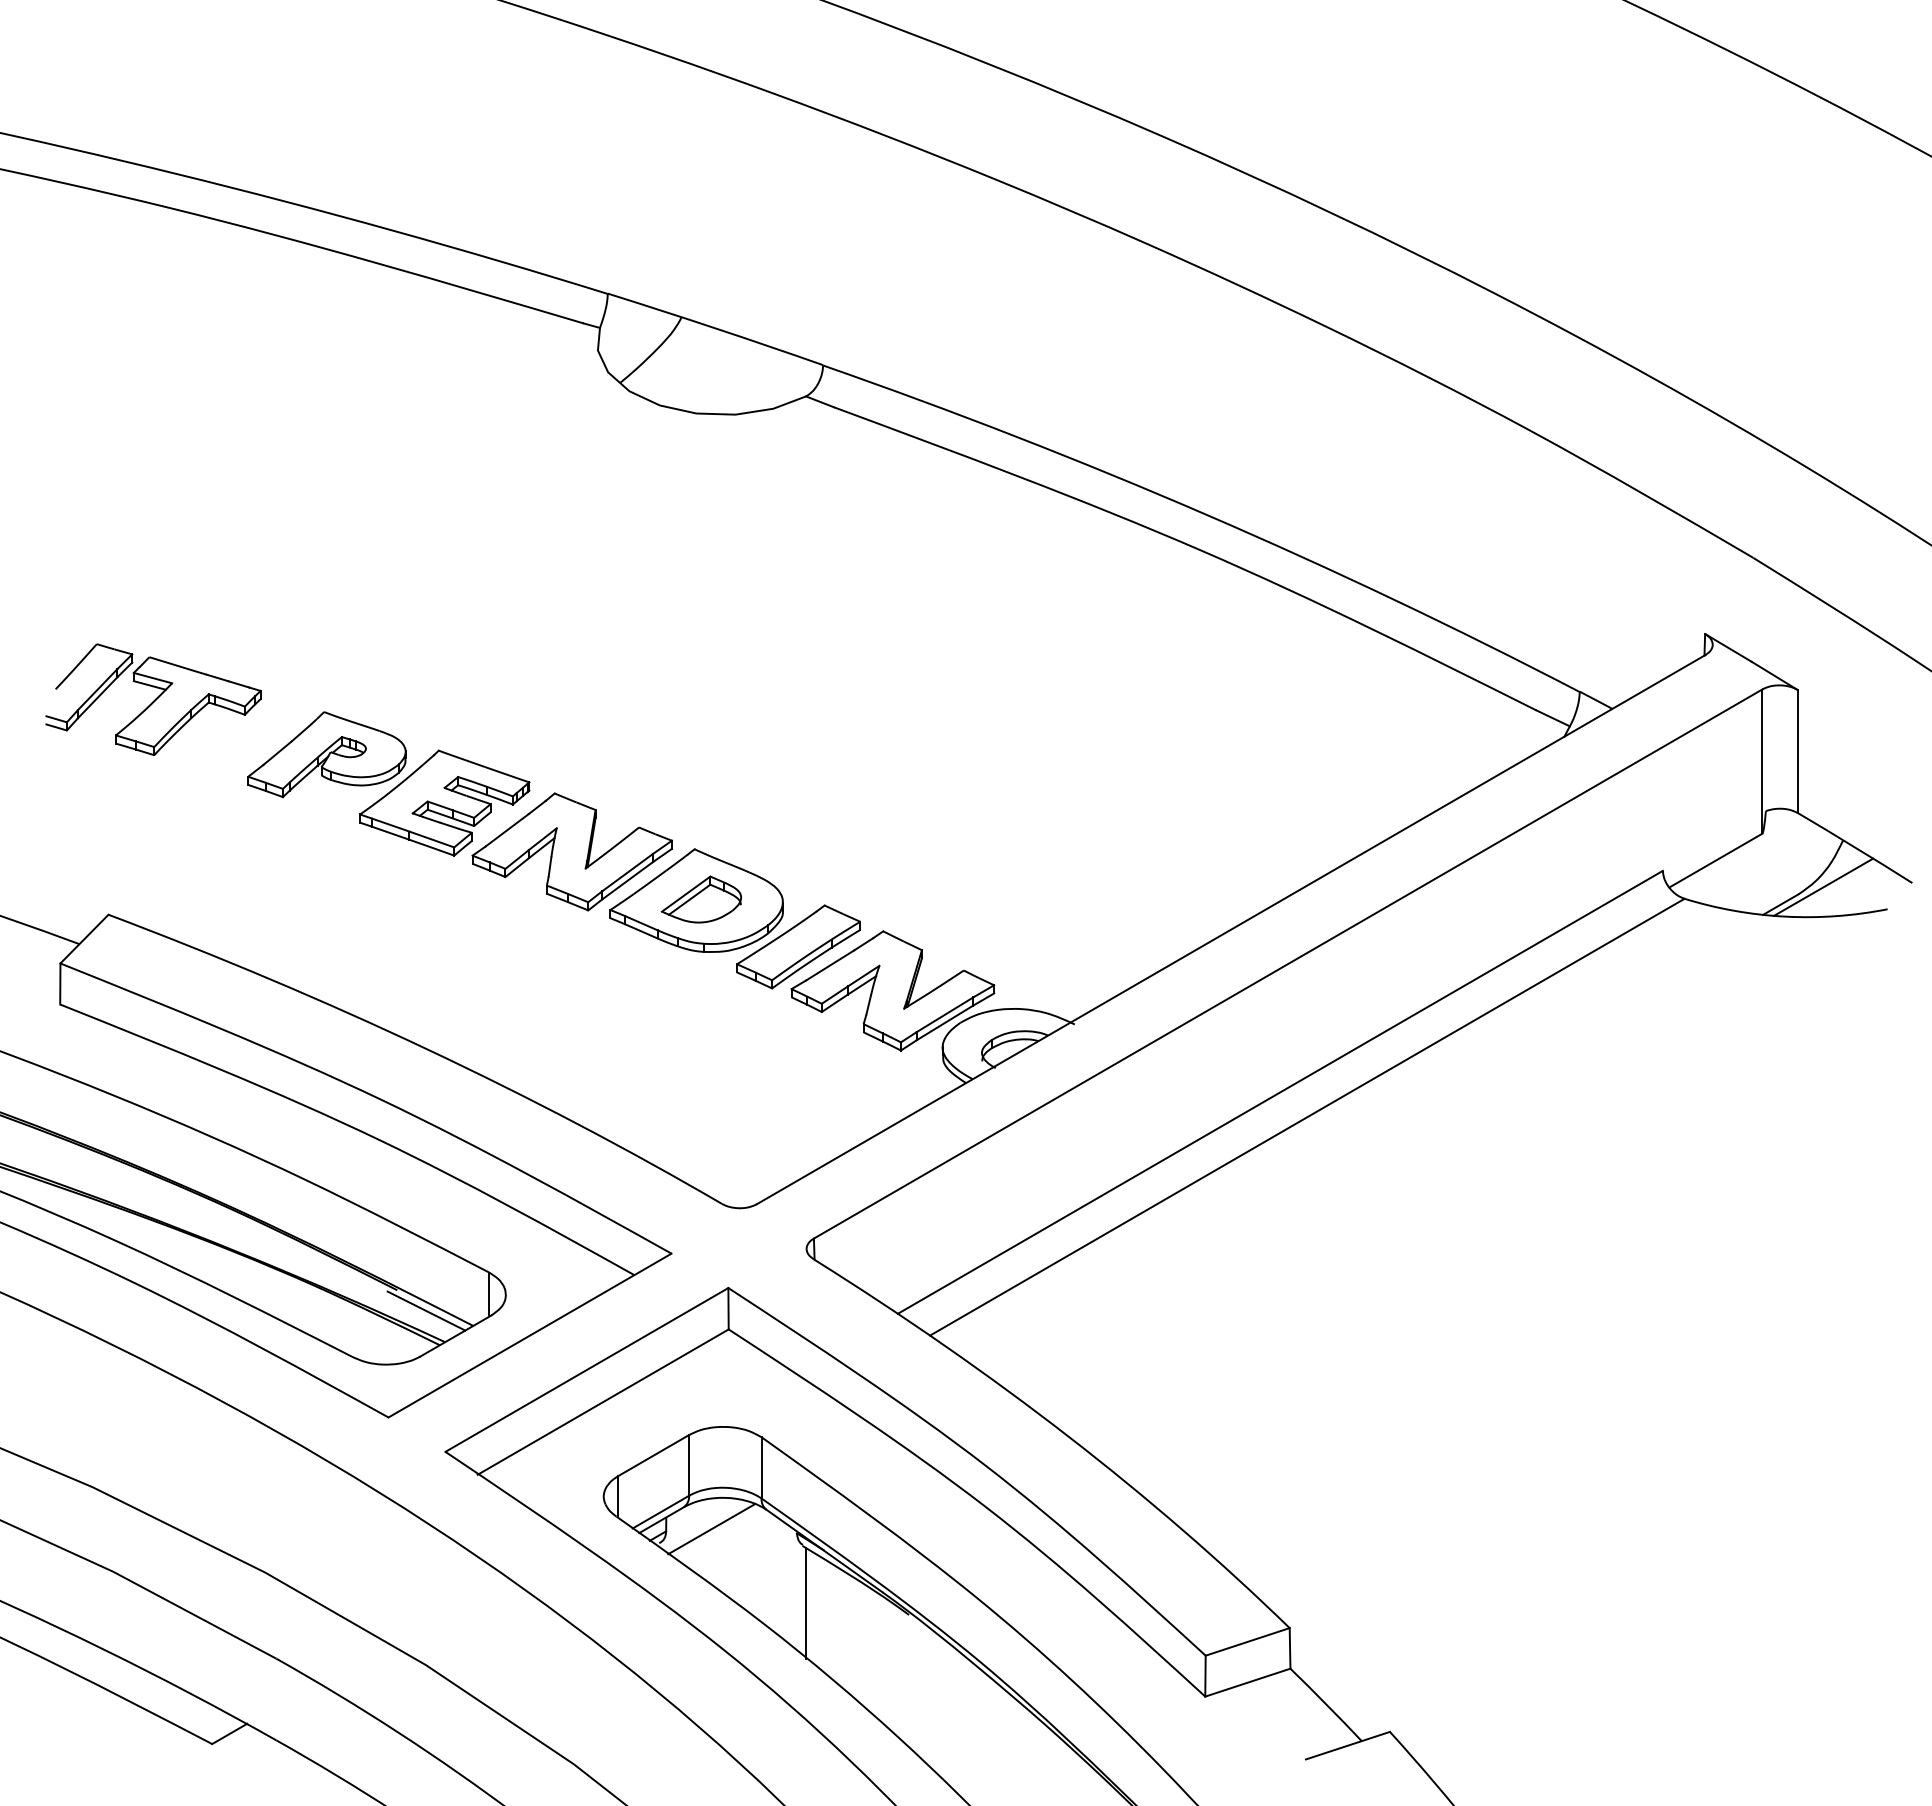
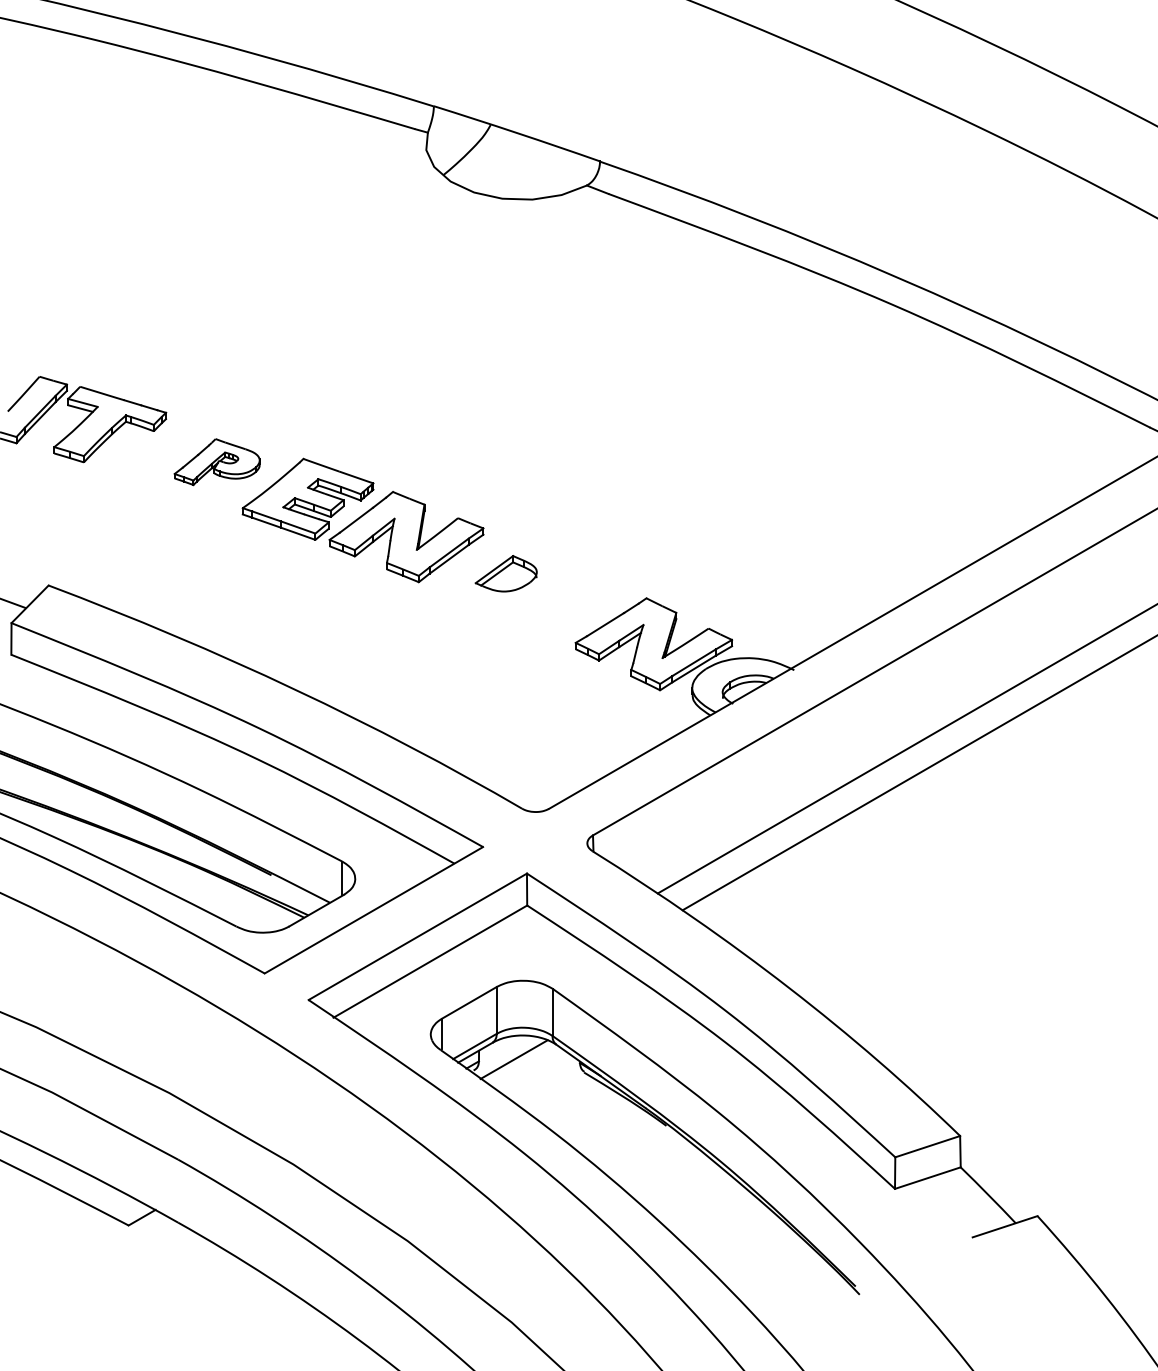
part: (326, 754) -> (216, 461), size x0.7
part: (734, 918) -> (531, 588), removed
line: (426, 1310) -> (294, 890), removed
line: (805, 1603) -> (586, 1117), removed

